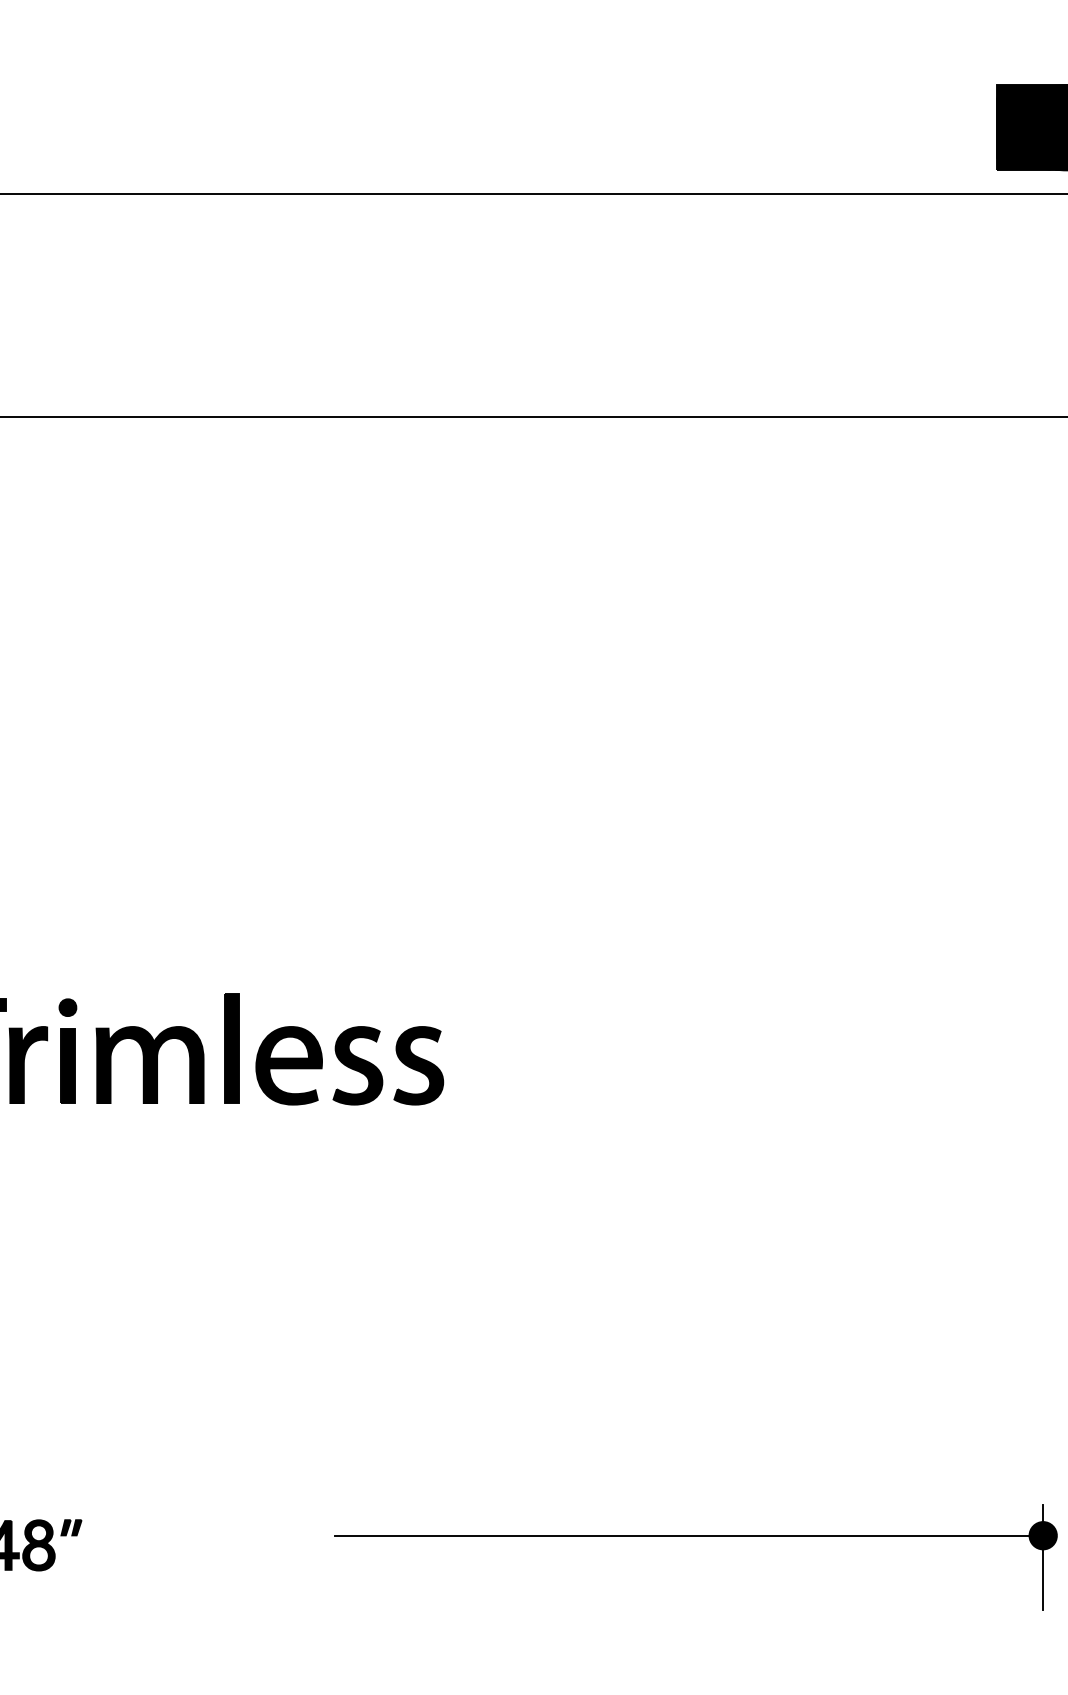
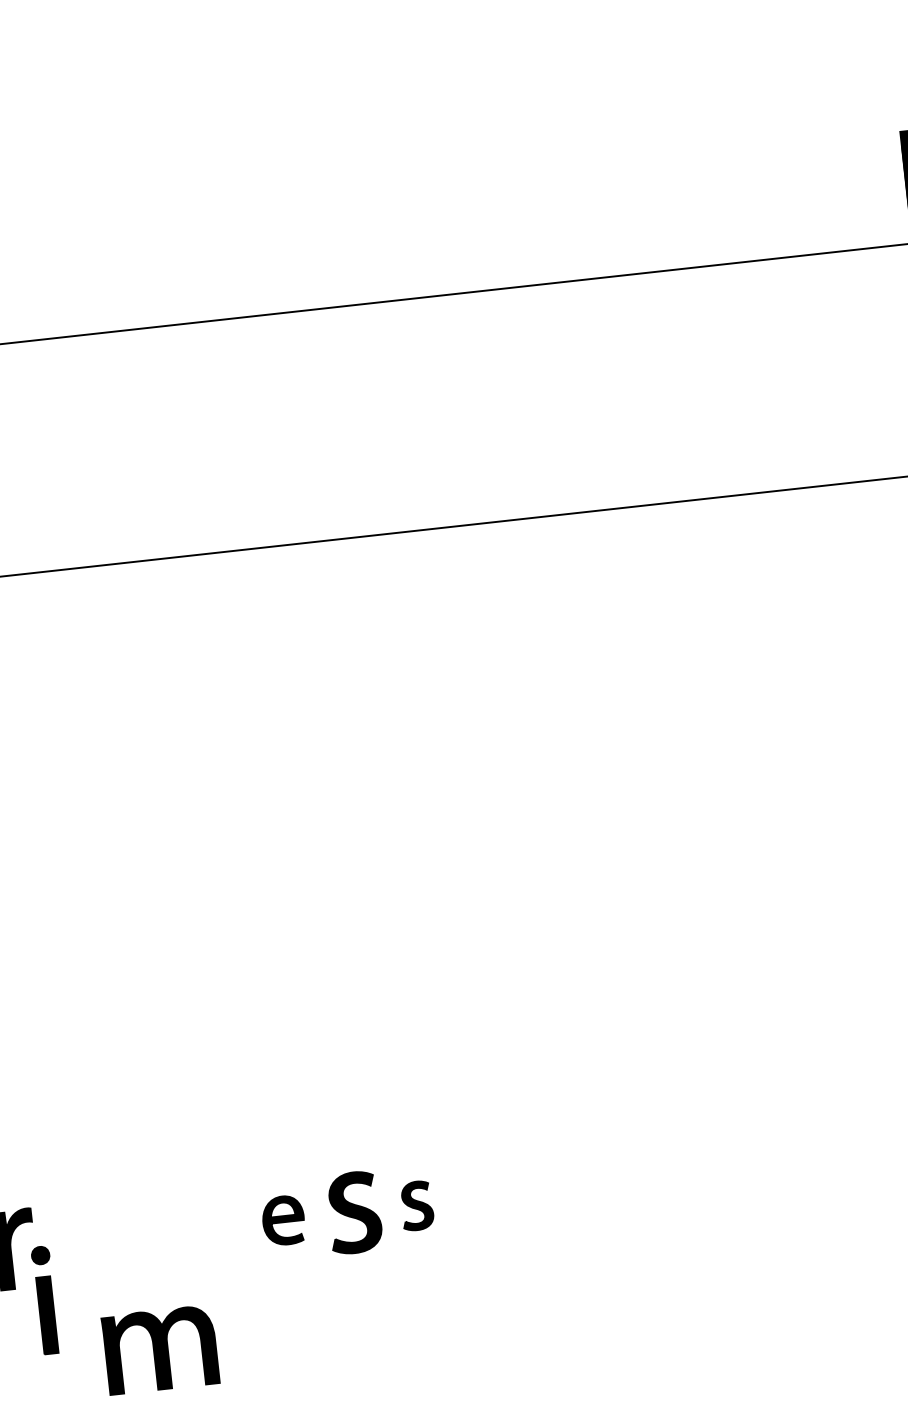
part: (231, 1048) -> (222, 1209), removed
part: (67, 1050) -> (45, 1299), moved
part: (149, 1064) -> (159, 1349), moved
part: (288, 1065) -> (282, 1220), size x0.6
part: (418, 1065) -> (416, 1205), size x0.6

